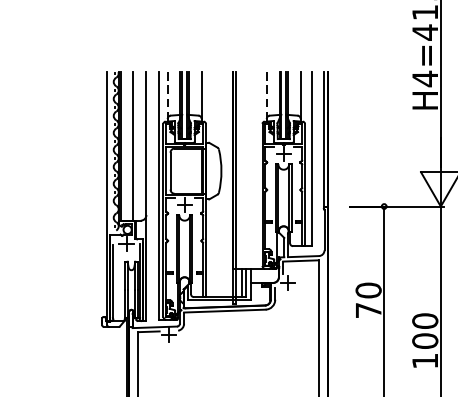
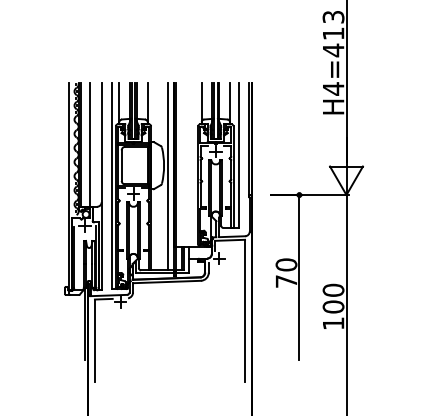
line: (167, 95) -> (119, 102), dashed -> solid
line: (266, 95) -> (201, 102), dashed -> solid
line: (225, 184) -> (167, 176), added

